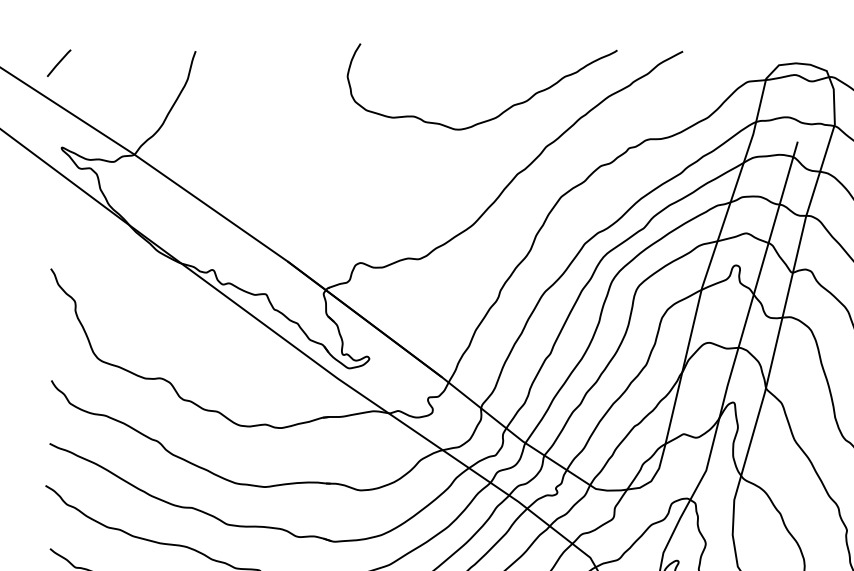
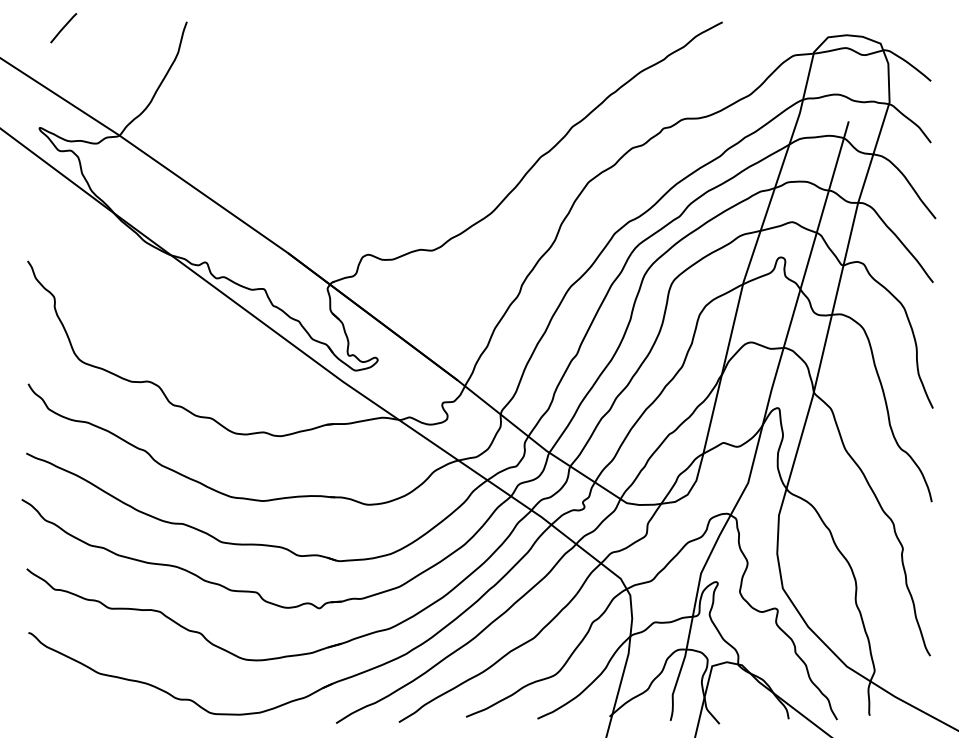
line: (58, 63) -> (63, 28), moved
curve: (500, 113) -> (521, 90), removed

